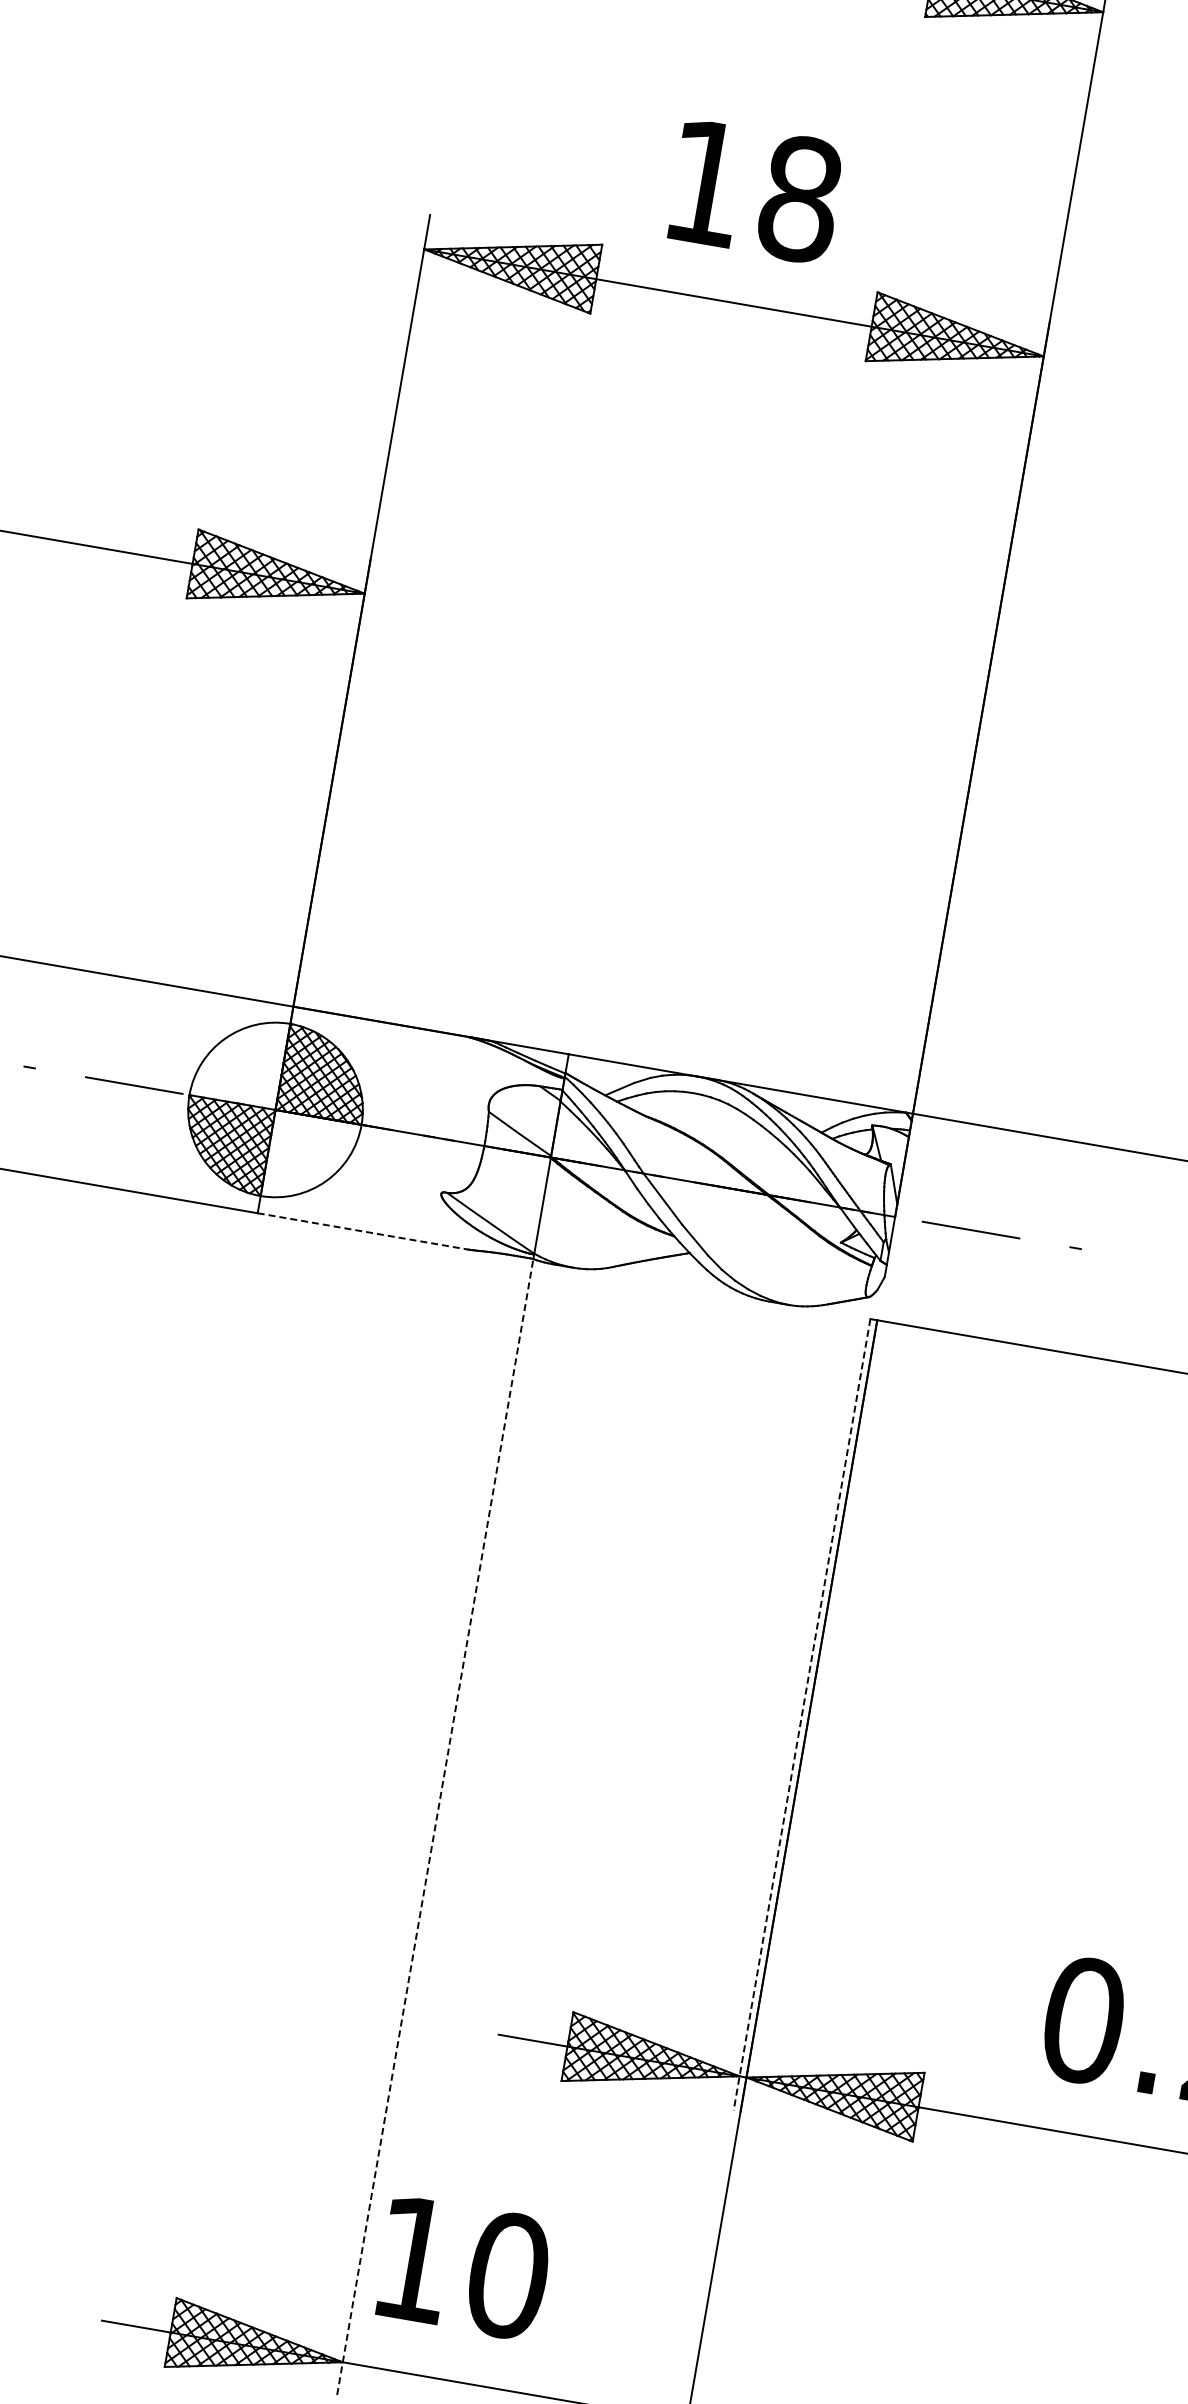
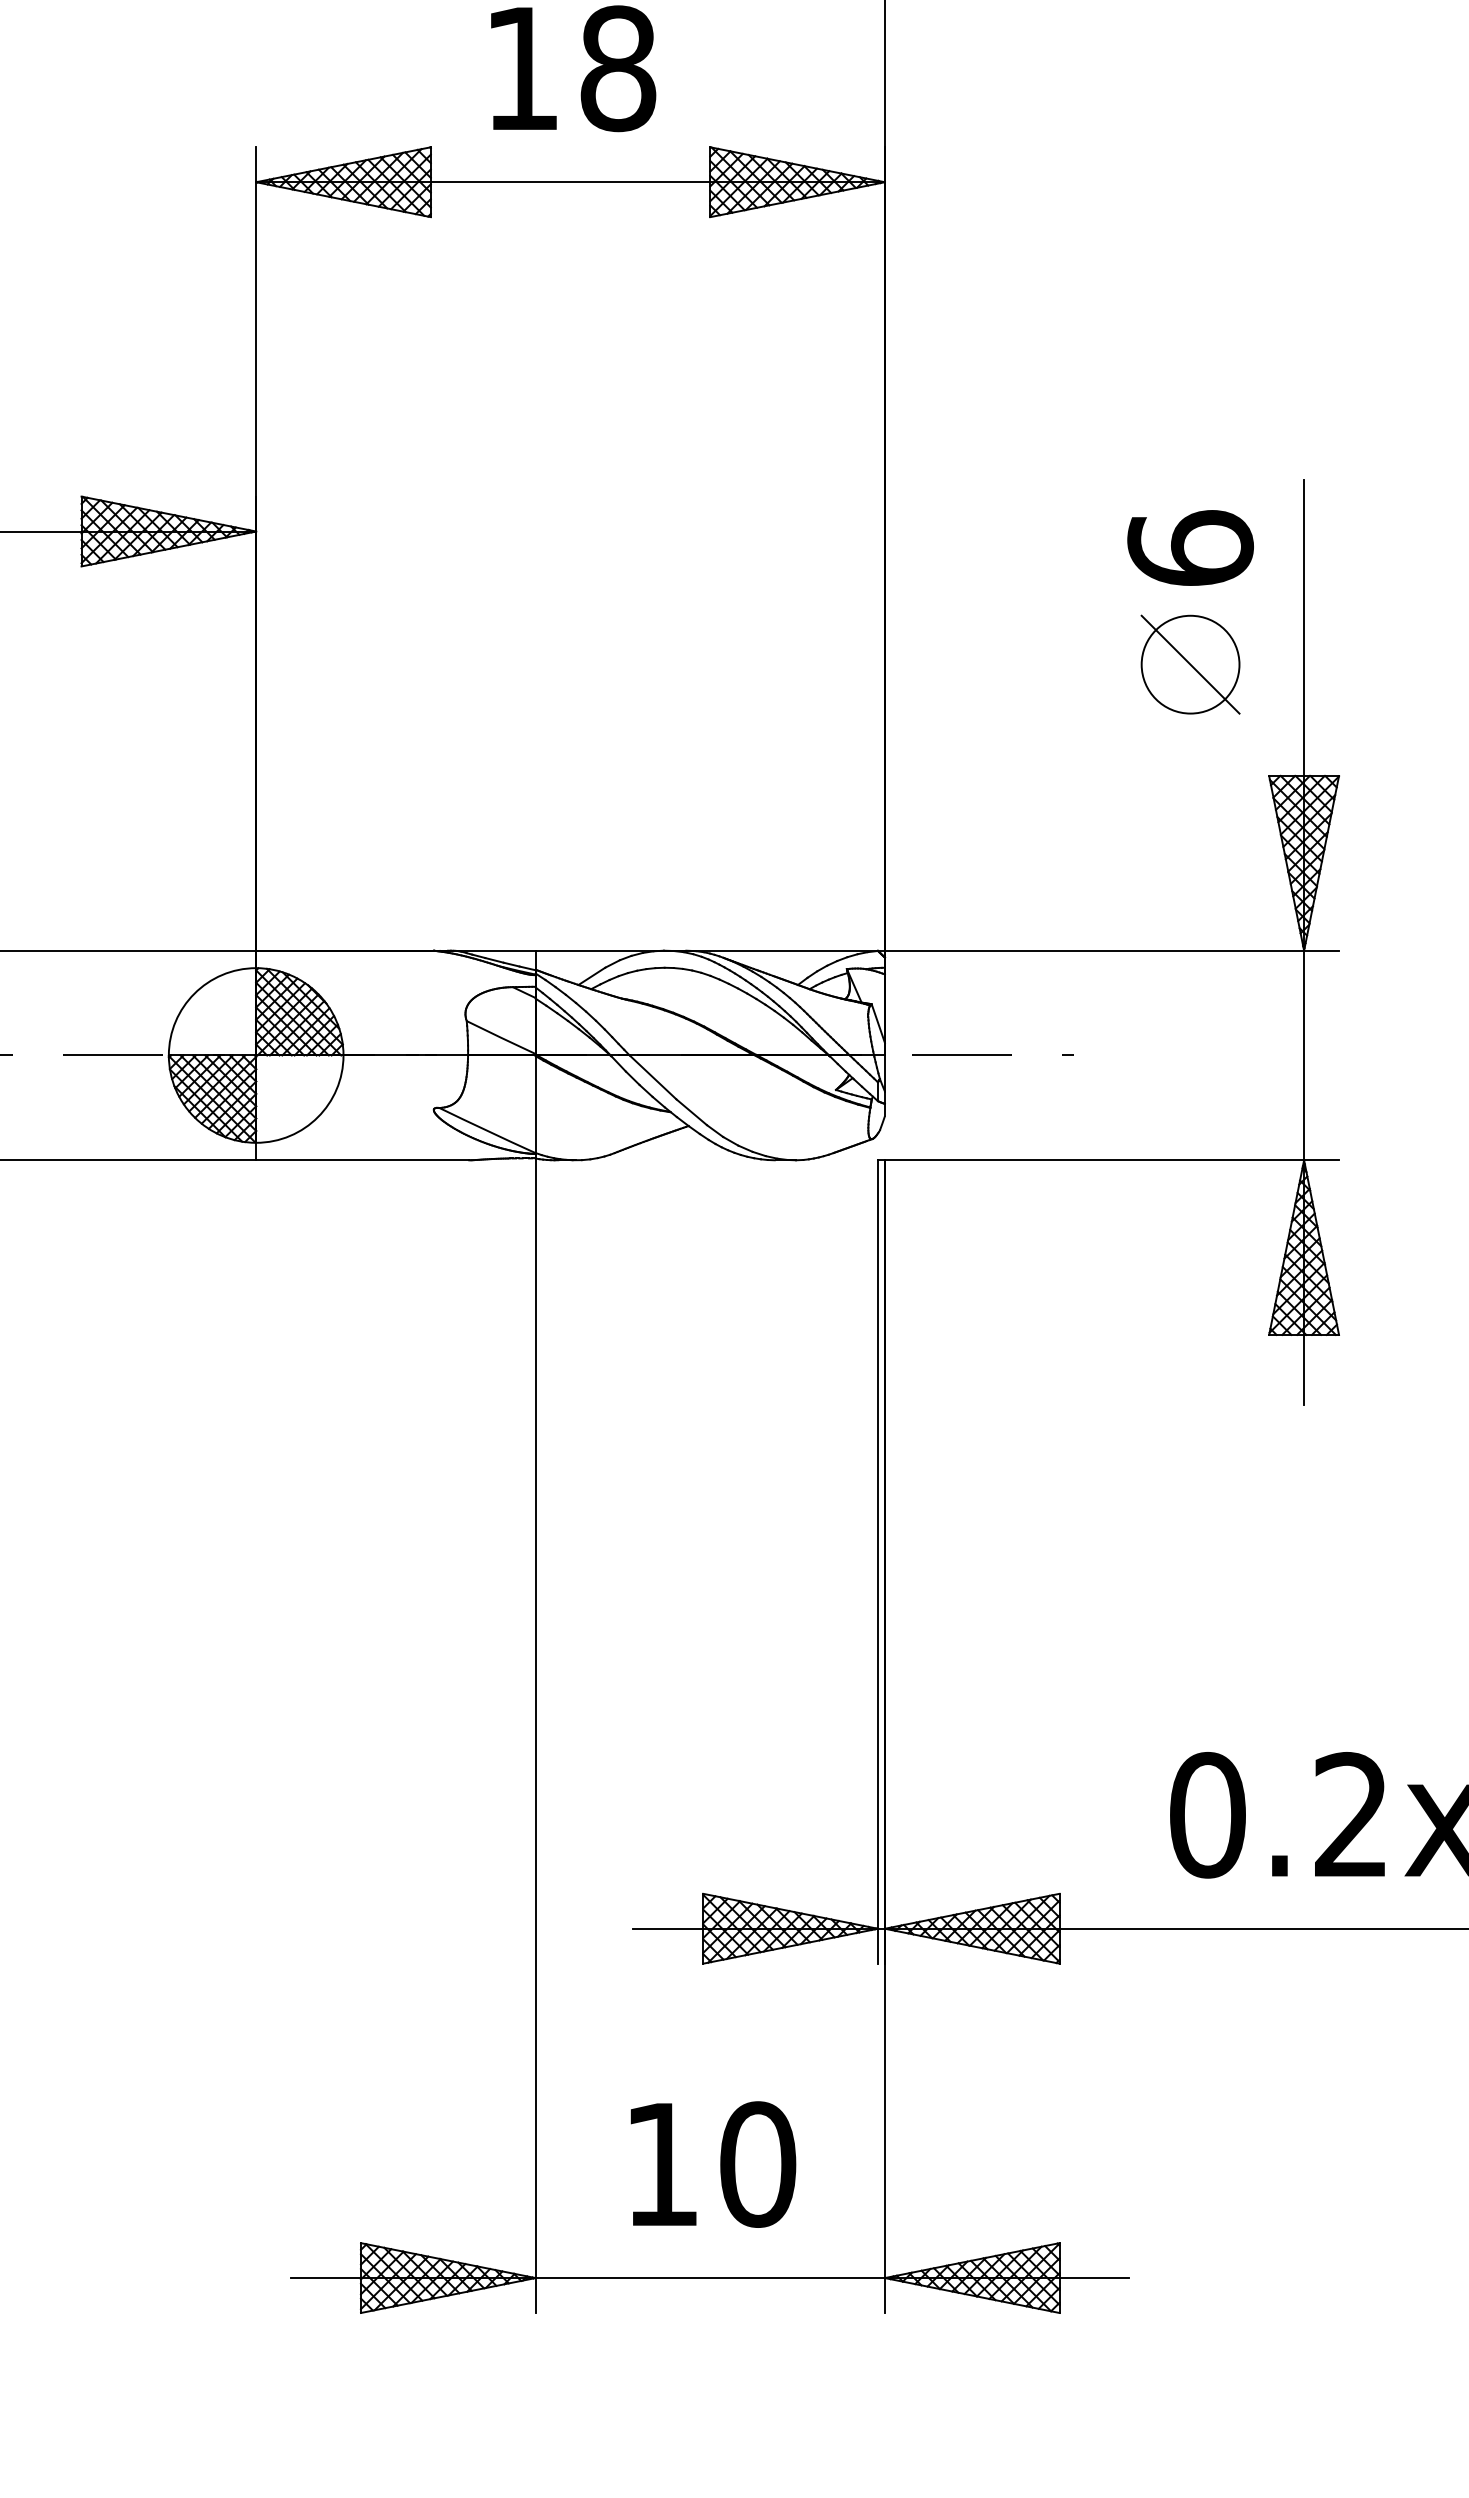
line: (363, 1231) -> (363, 1160), dashed -> solid
line: (801, 1714) -> (877, 1561), dashed -> solid
line: (434, 1829) -> (535, 1737), dashed -> solid
text: (464, 2268) -> (713, 2164), moved

